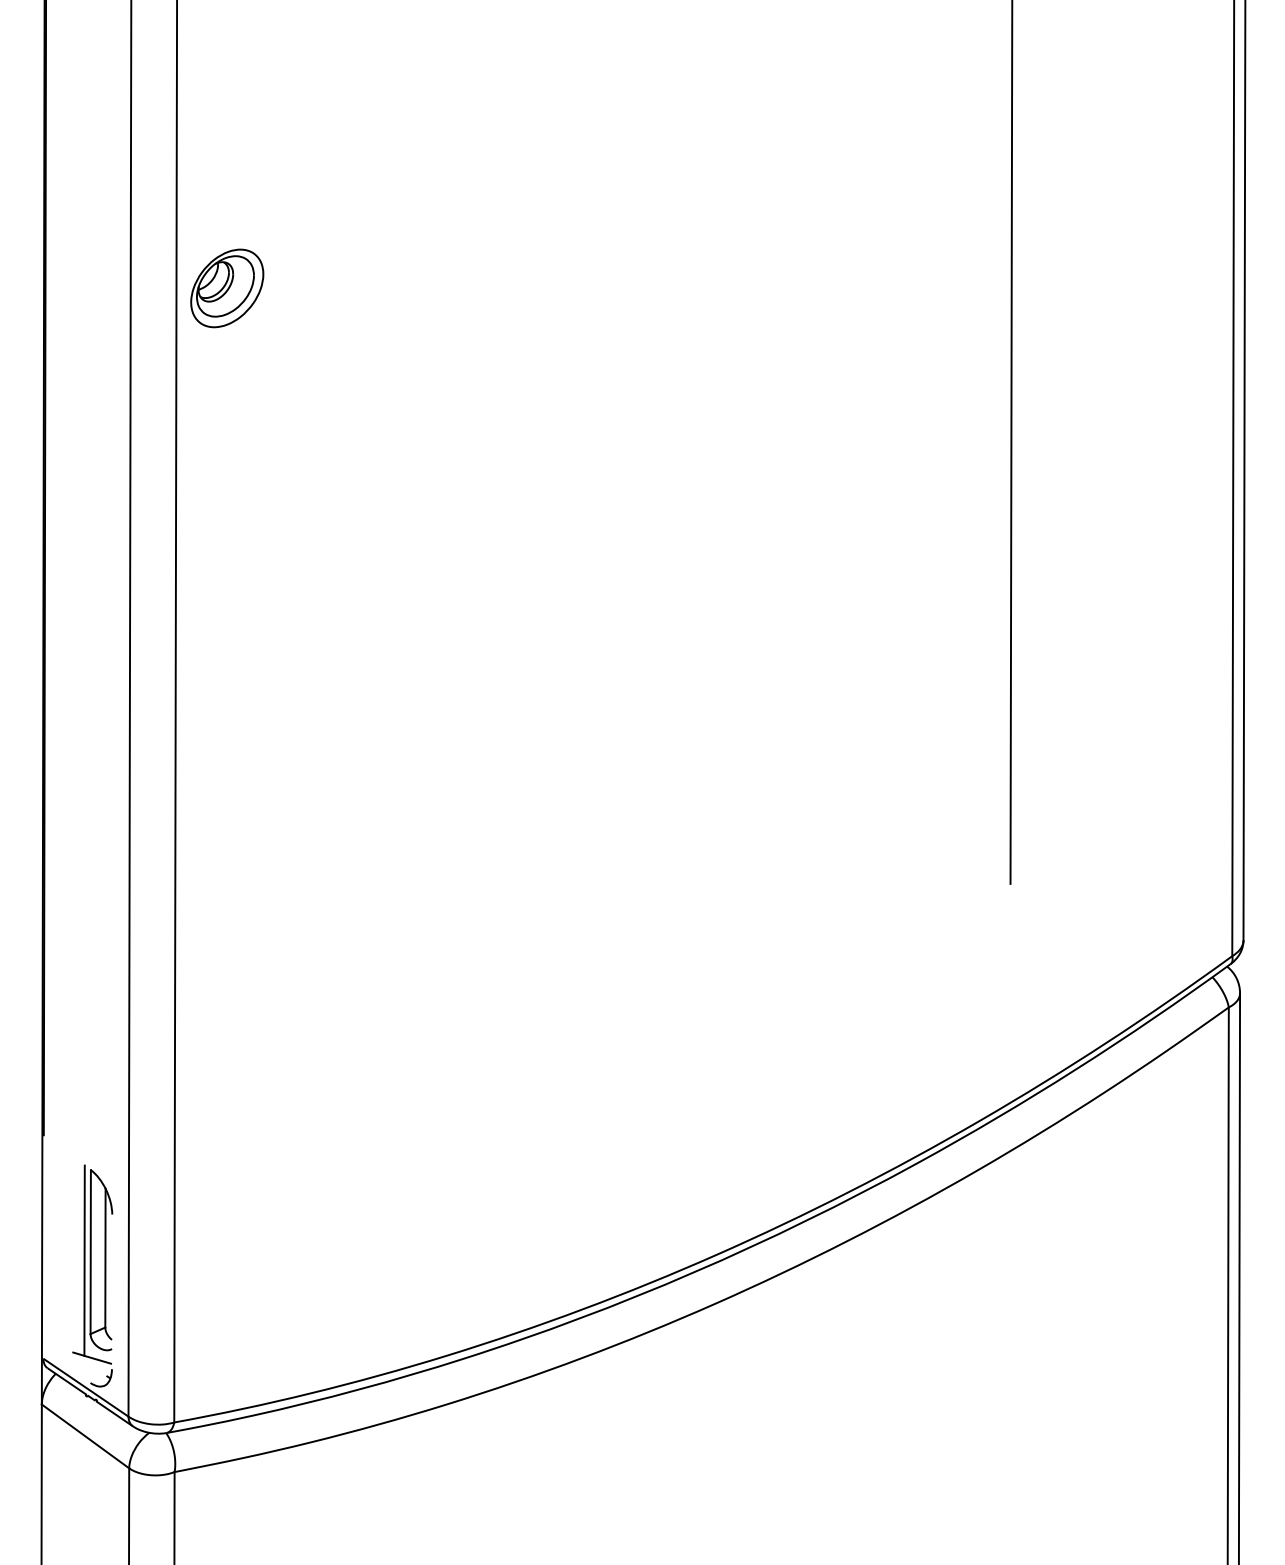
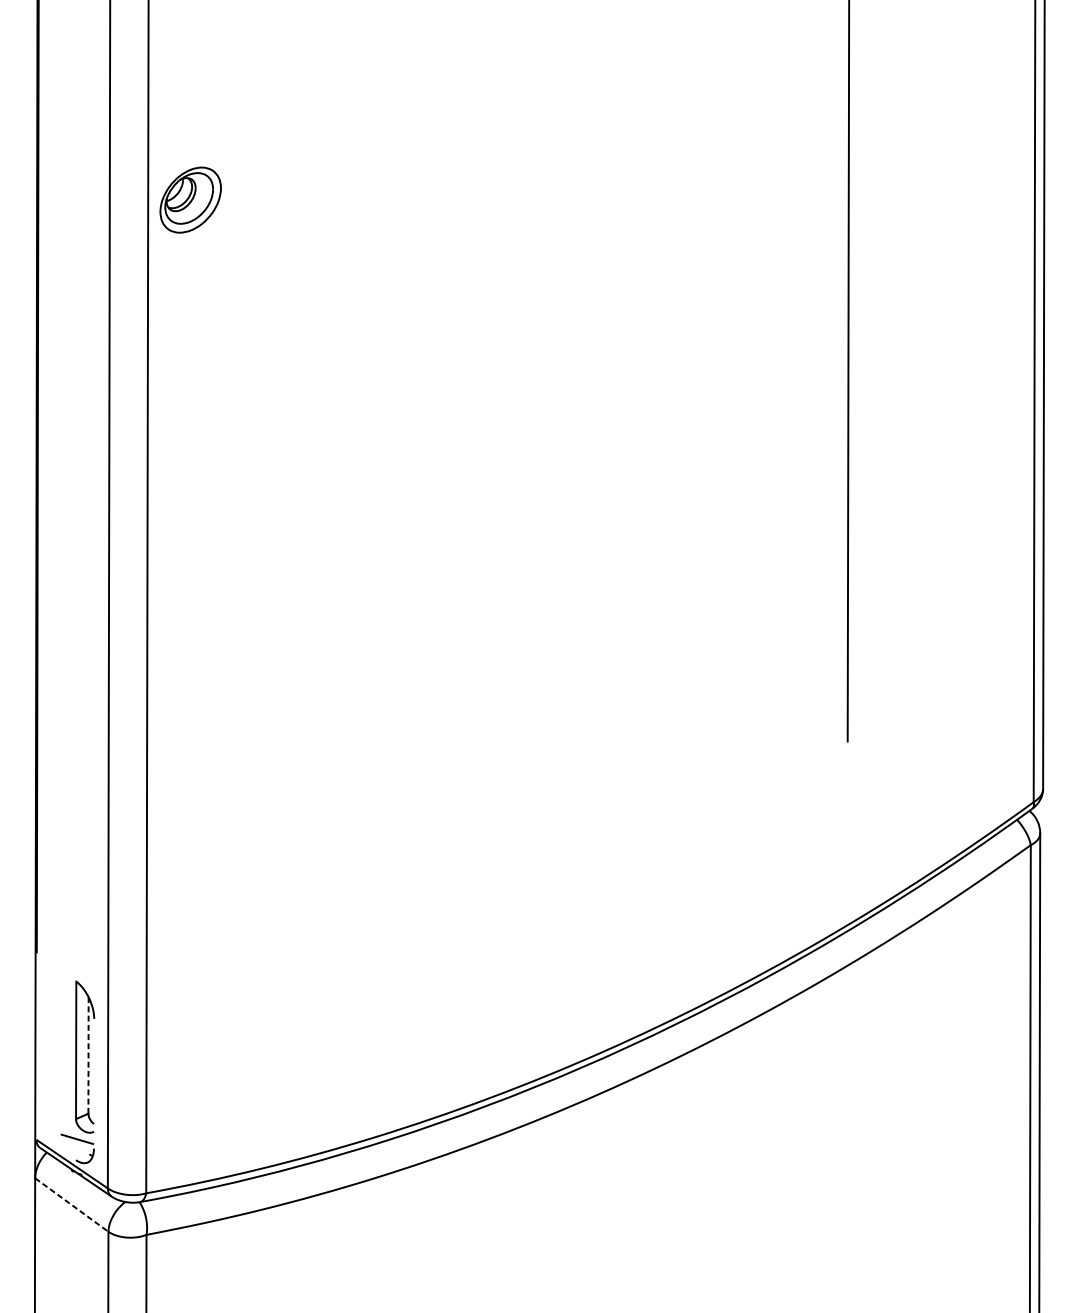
part: (227, 288) -> (190, 200), moved
line: (105, 1258) -> (88, 1055), solid -> dashed
line: (84, 1260) -> (70, 1057), removed
line: (85, 1436) -> (71, 1205), solid -> dashed

